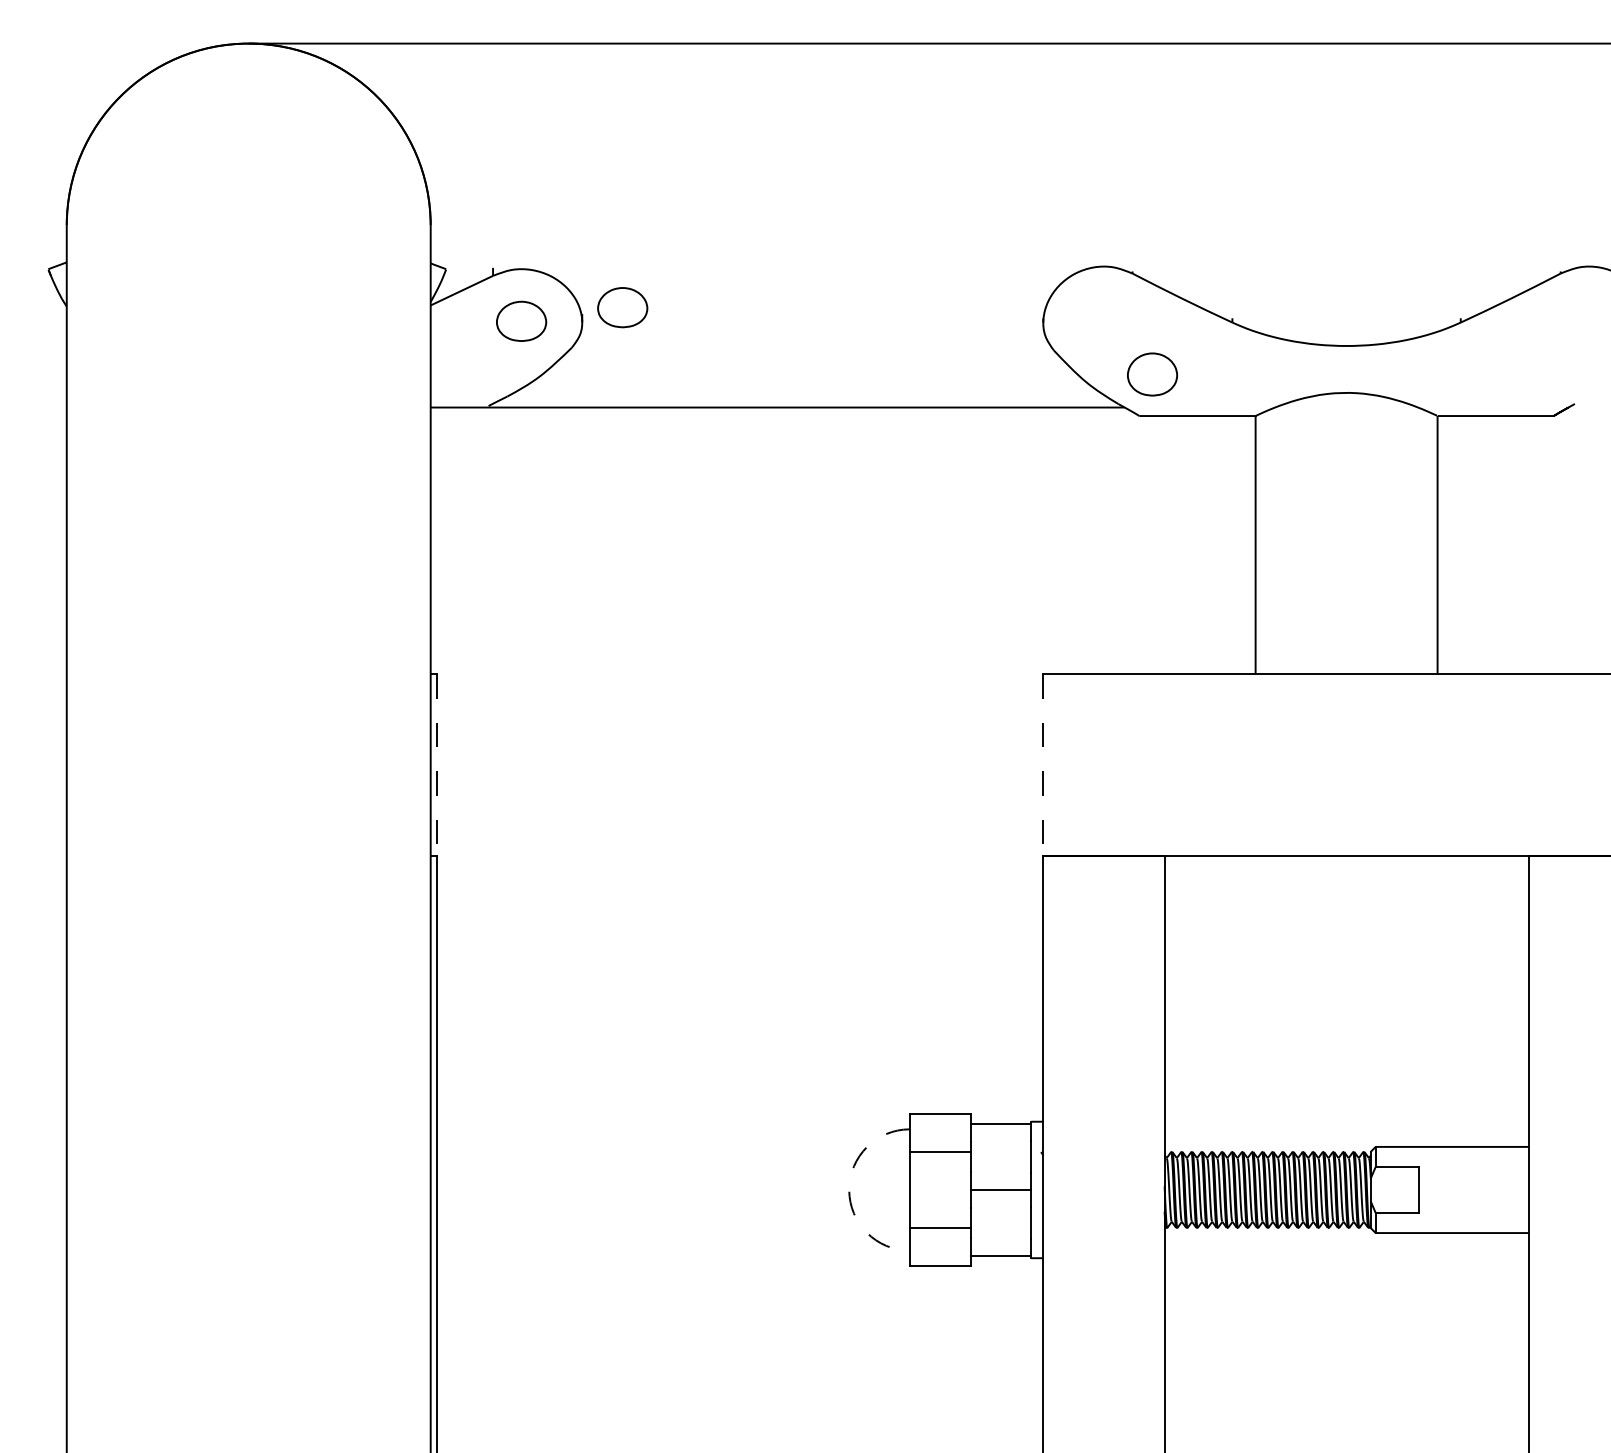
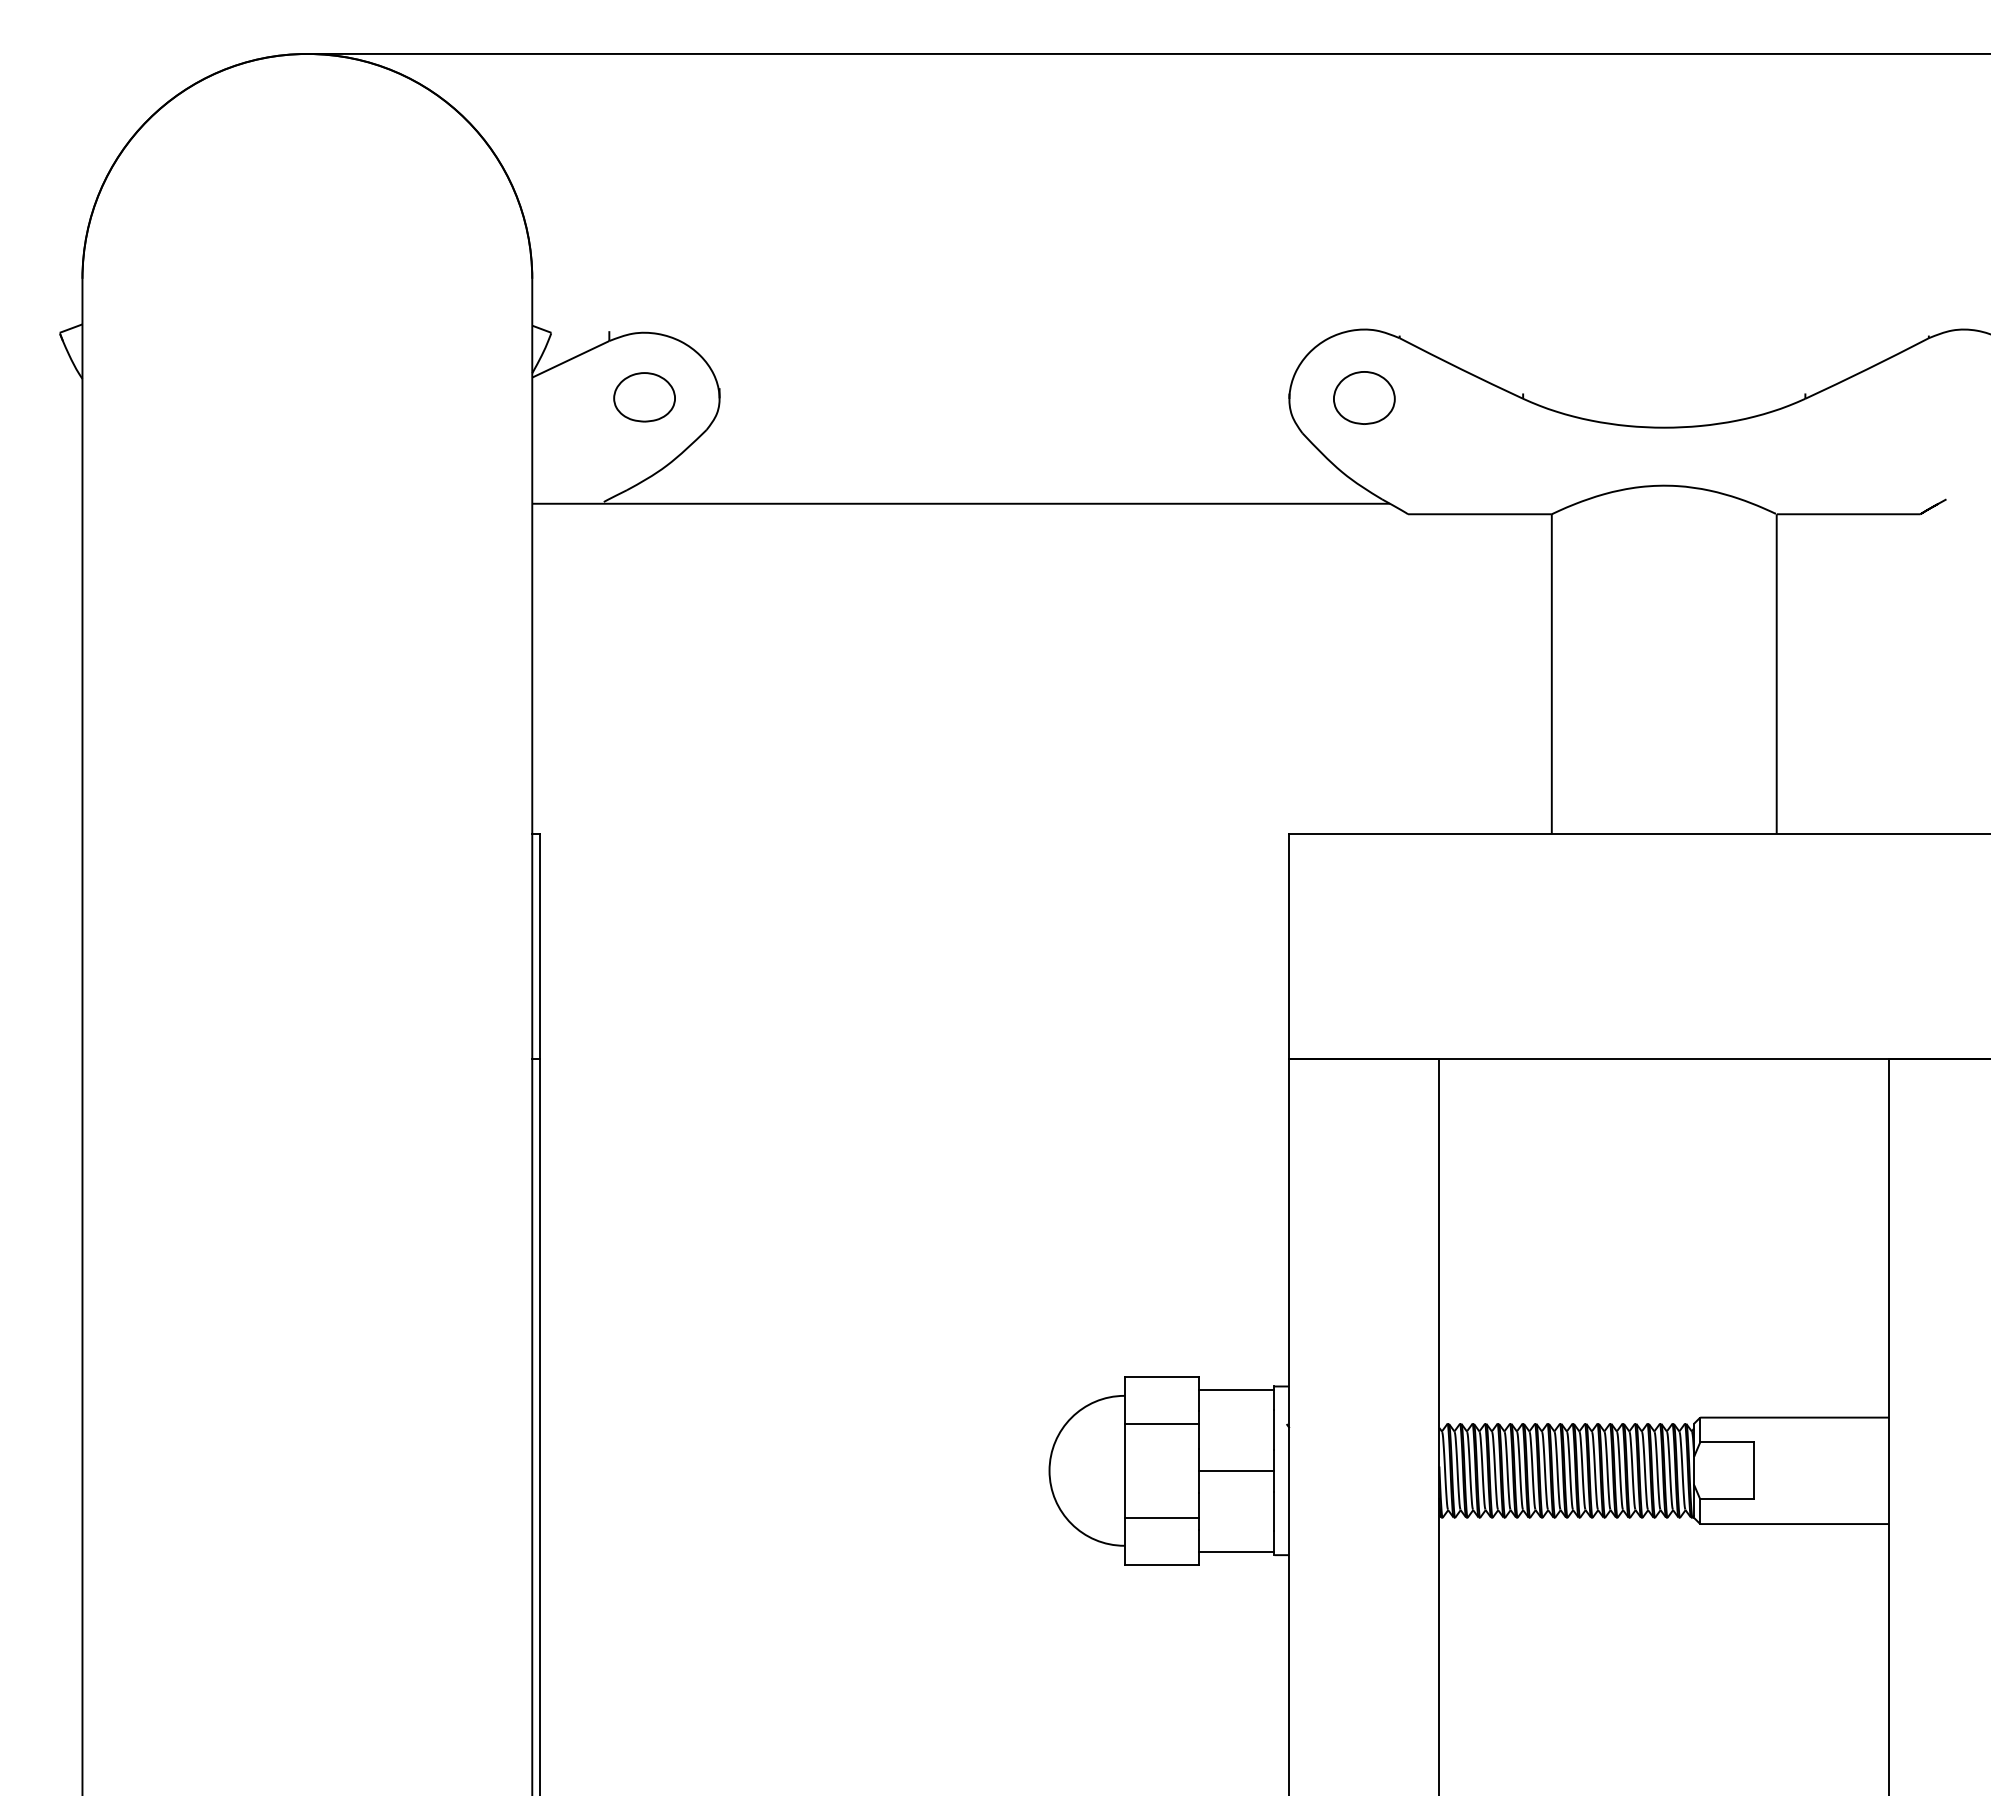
part: (622, 307) -> (769, 380), removed
part: (1152, 374) -> (1364, 397), moved
line: (436, 765) -> (539, 946), dashed -> solid
line: (1043, 765) -> (1289, 946), dashed -> solid
arc: (849, 1189) -> (1049, 1470), dashed -> solid

